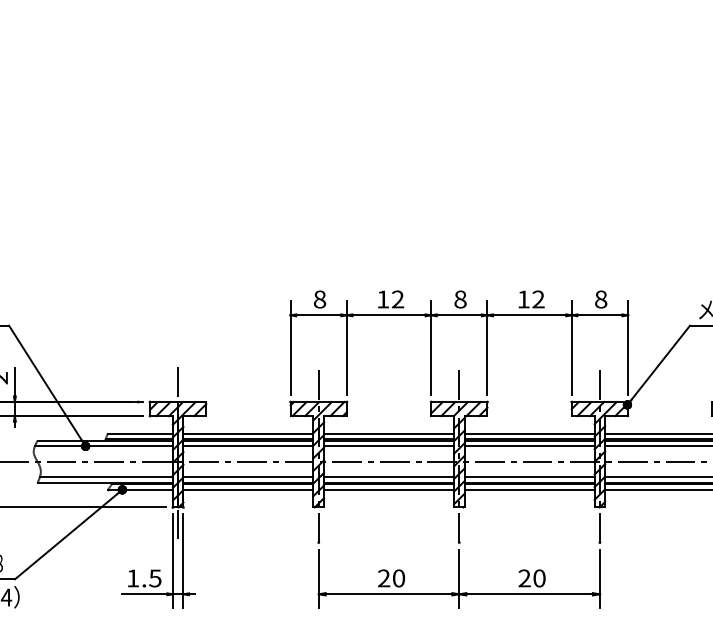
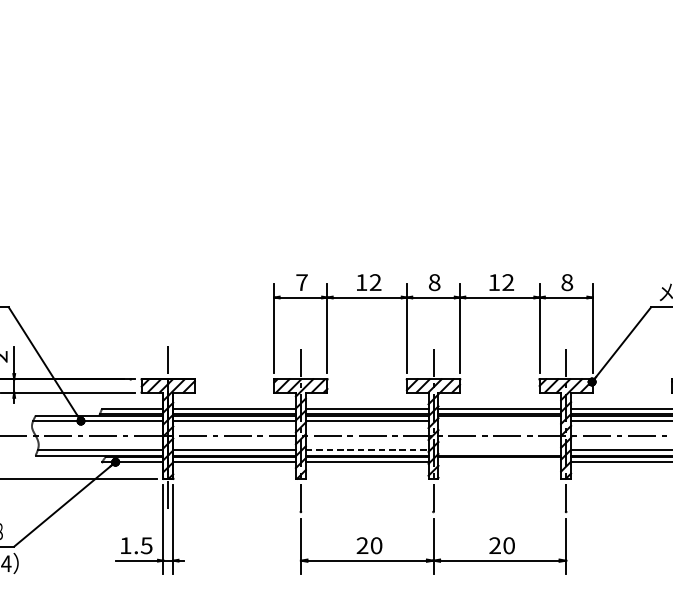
text: (319, 299) -> (301, 282), 8 -> 7
line: (529, 446) -> (499, 421), removed
line: (389, 477) -> (367, 450), solid -> dashed
line: (529, 477) -> (499, 450), removed
line: (529, 489) -> (499, 461), removed

